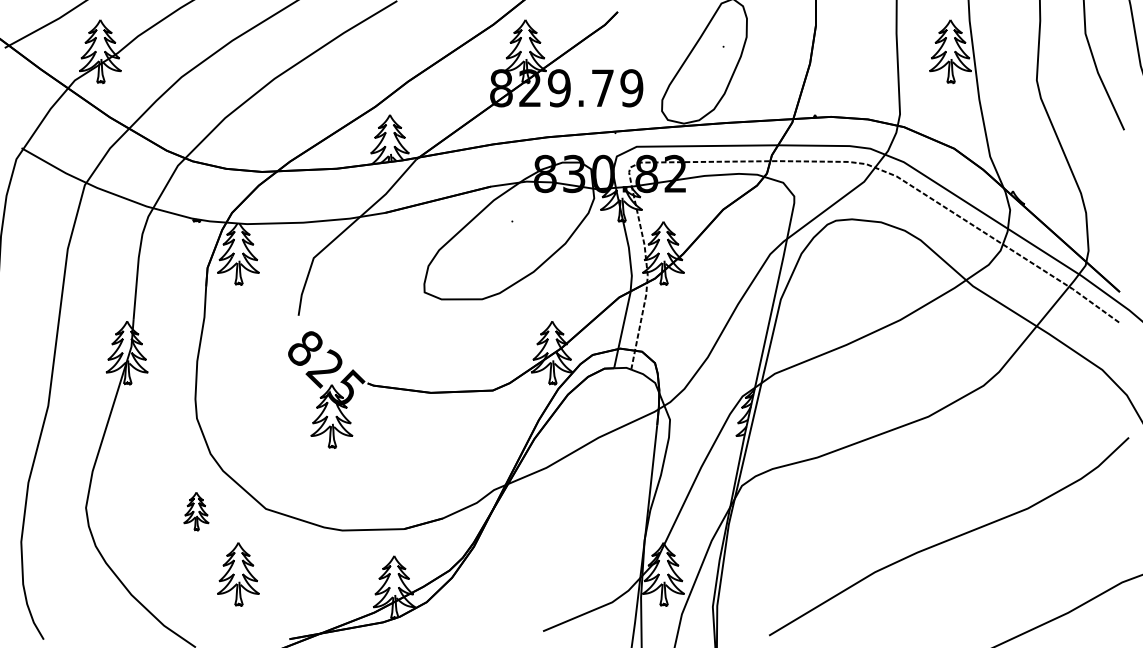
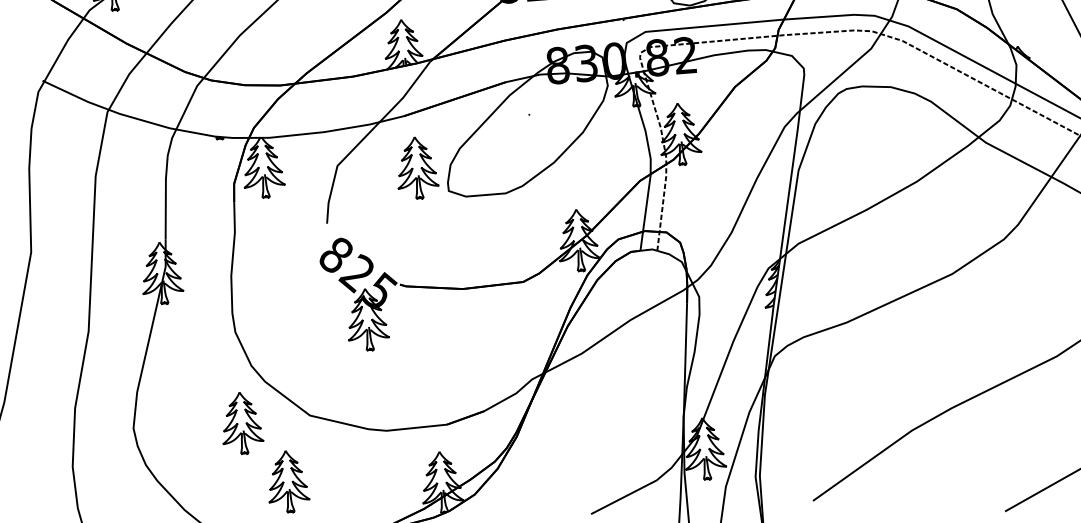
part: (394, 266) -> (417, 167), added
part: (196, 511) -> (242, 423), size x1.67

